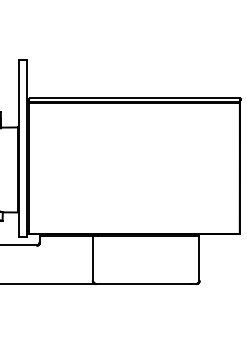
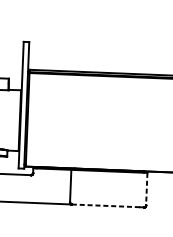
line: (199, 258) -> (146, 189), solid -> dashed
line: (142, 283) -> (105, 205), solid -> dashed

